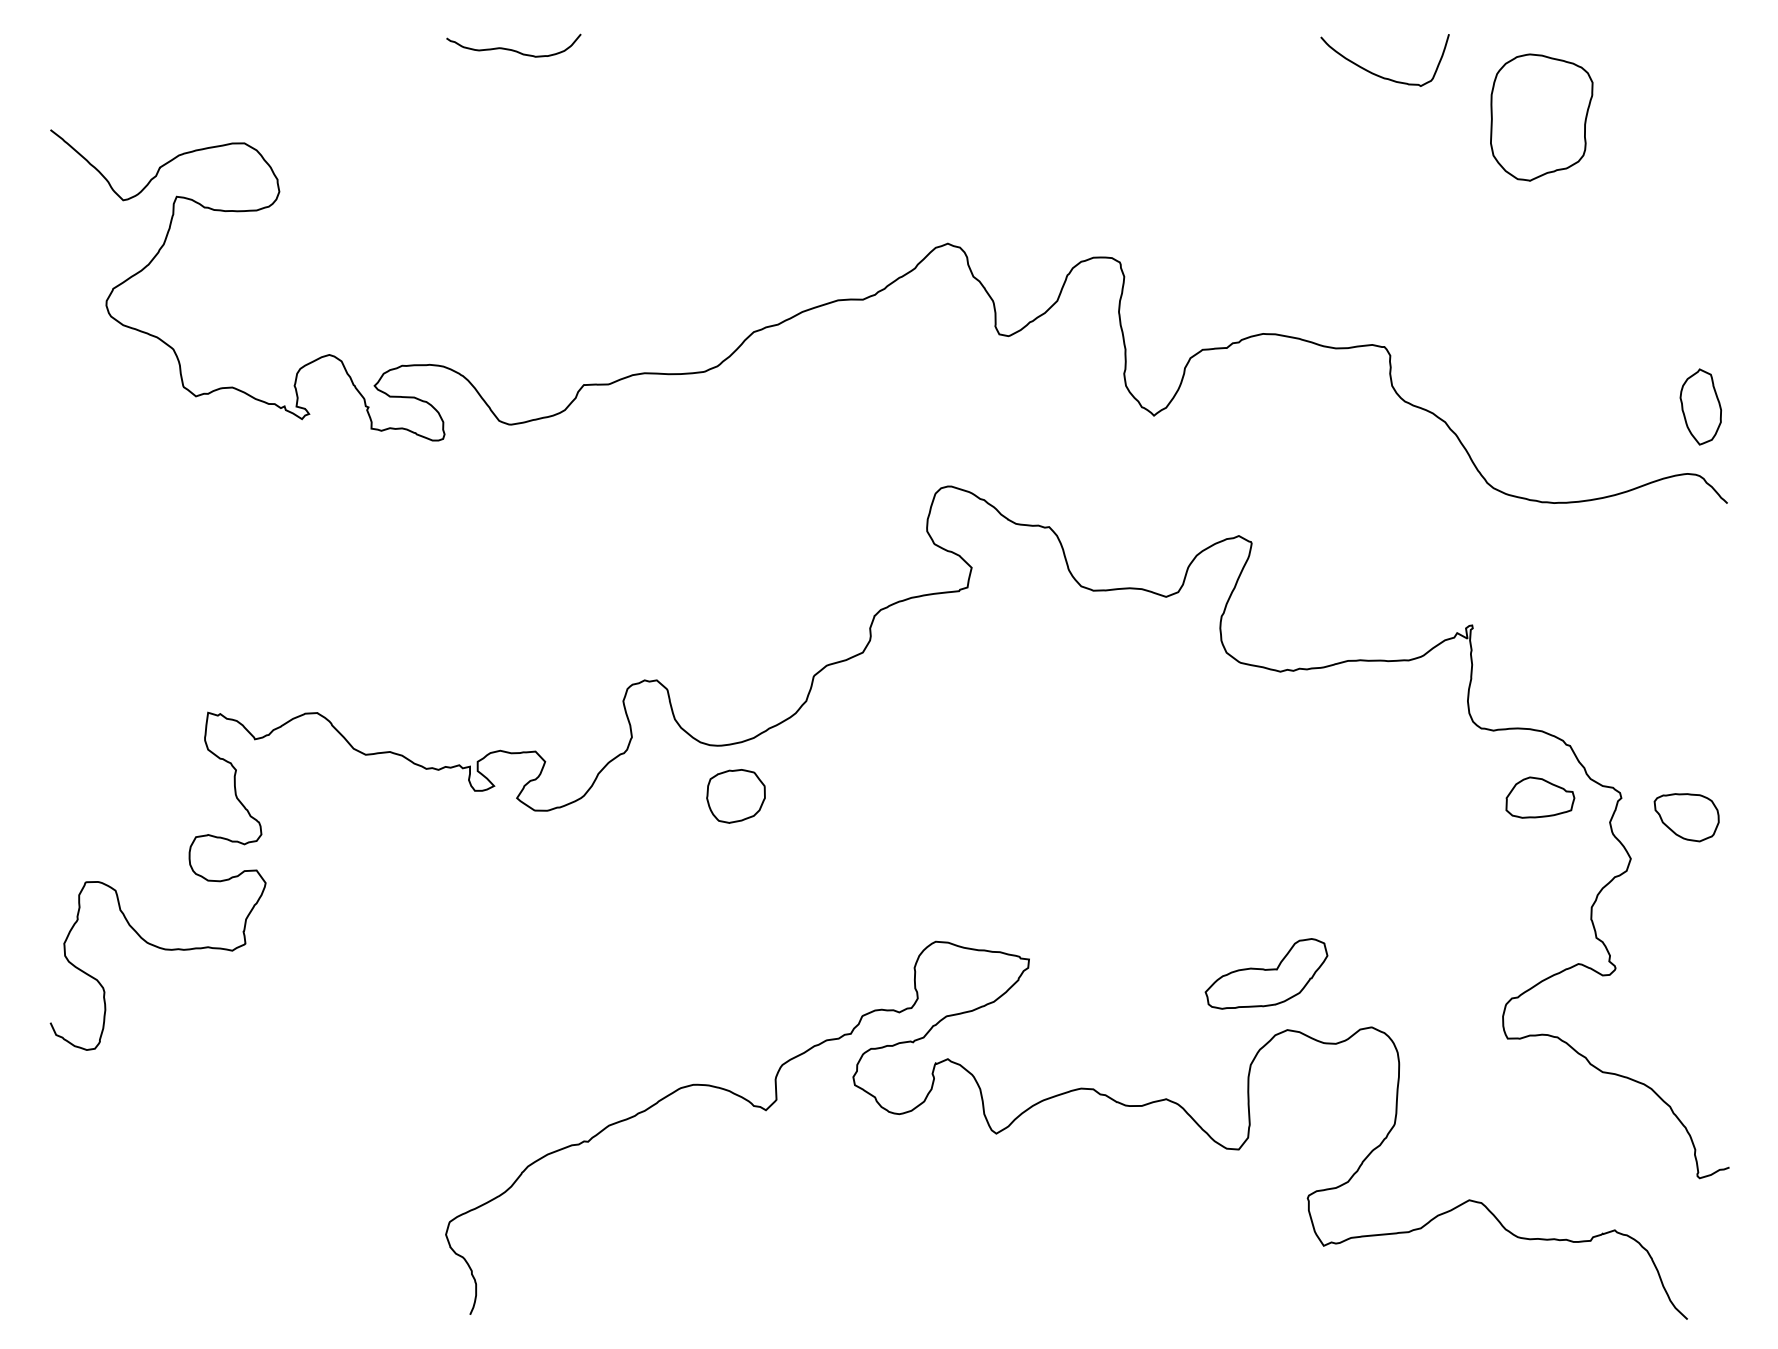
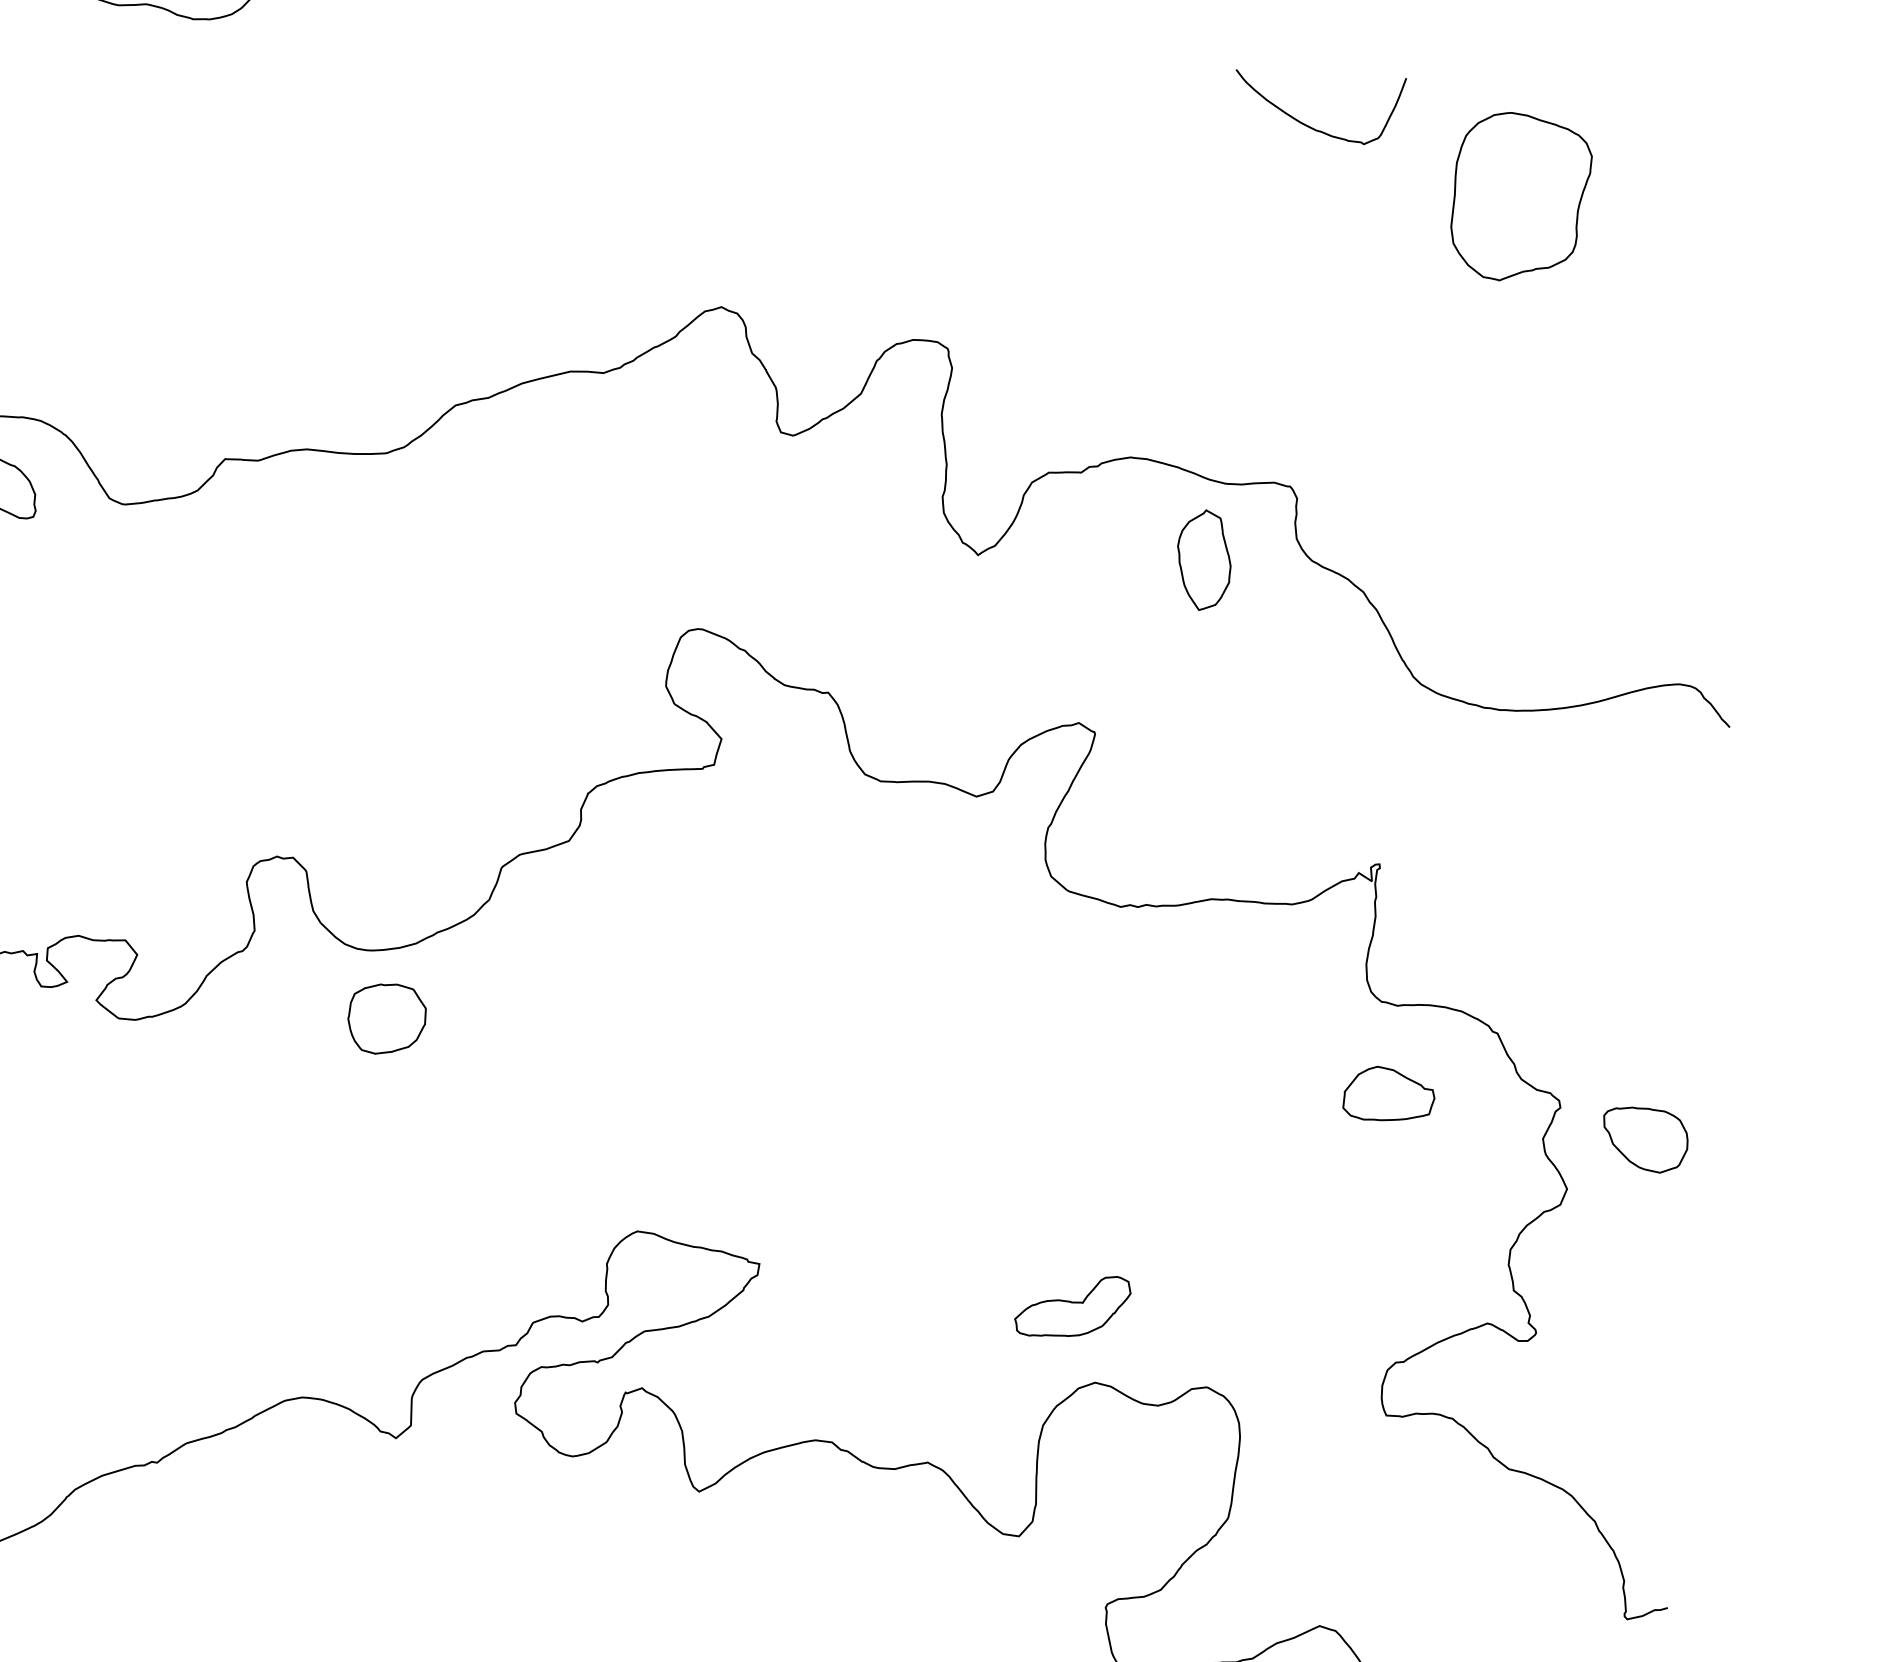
part: (1700, 406) -> (1203, 559), moved
part: (1540, 797) -> (1389, 1094), moved
part: (1266, 973) -> (1072, 1305), size x0.7

